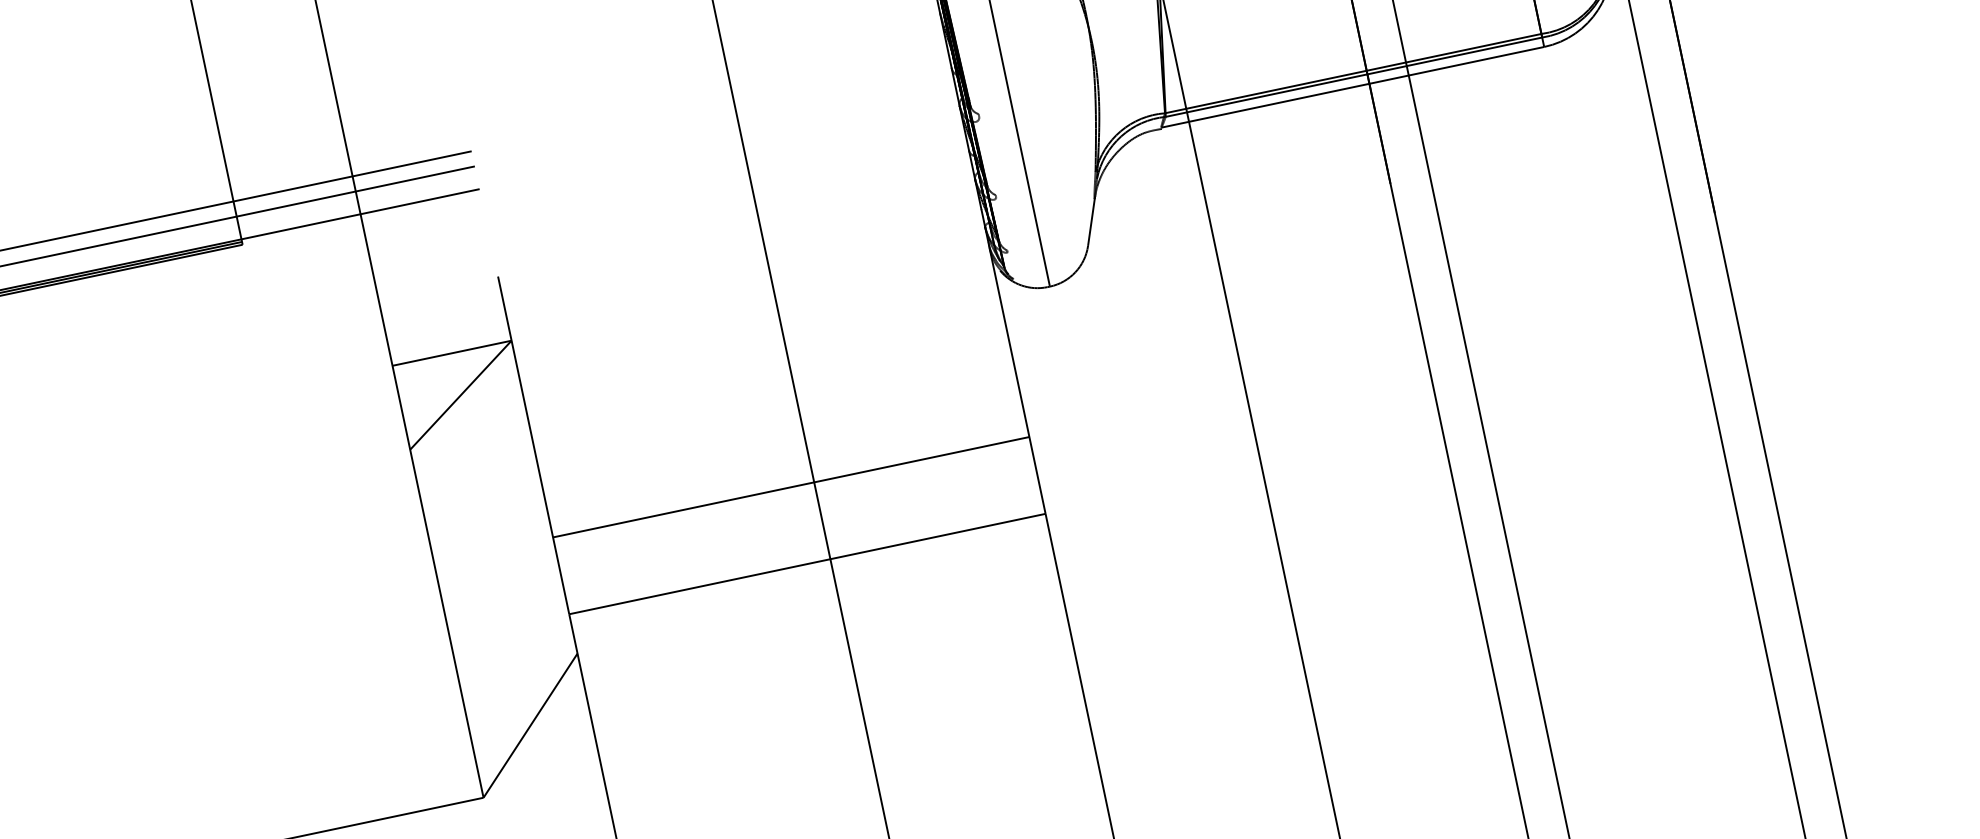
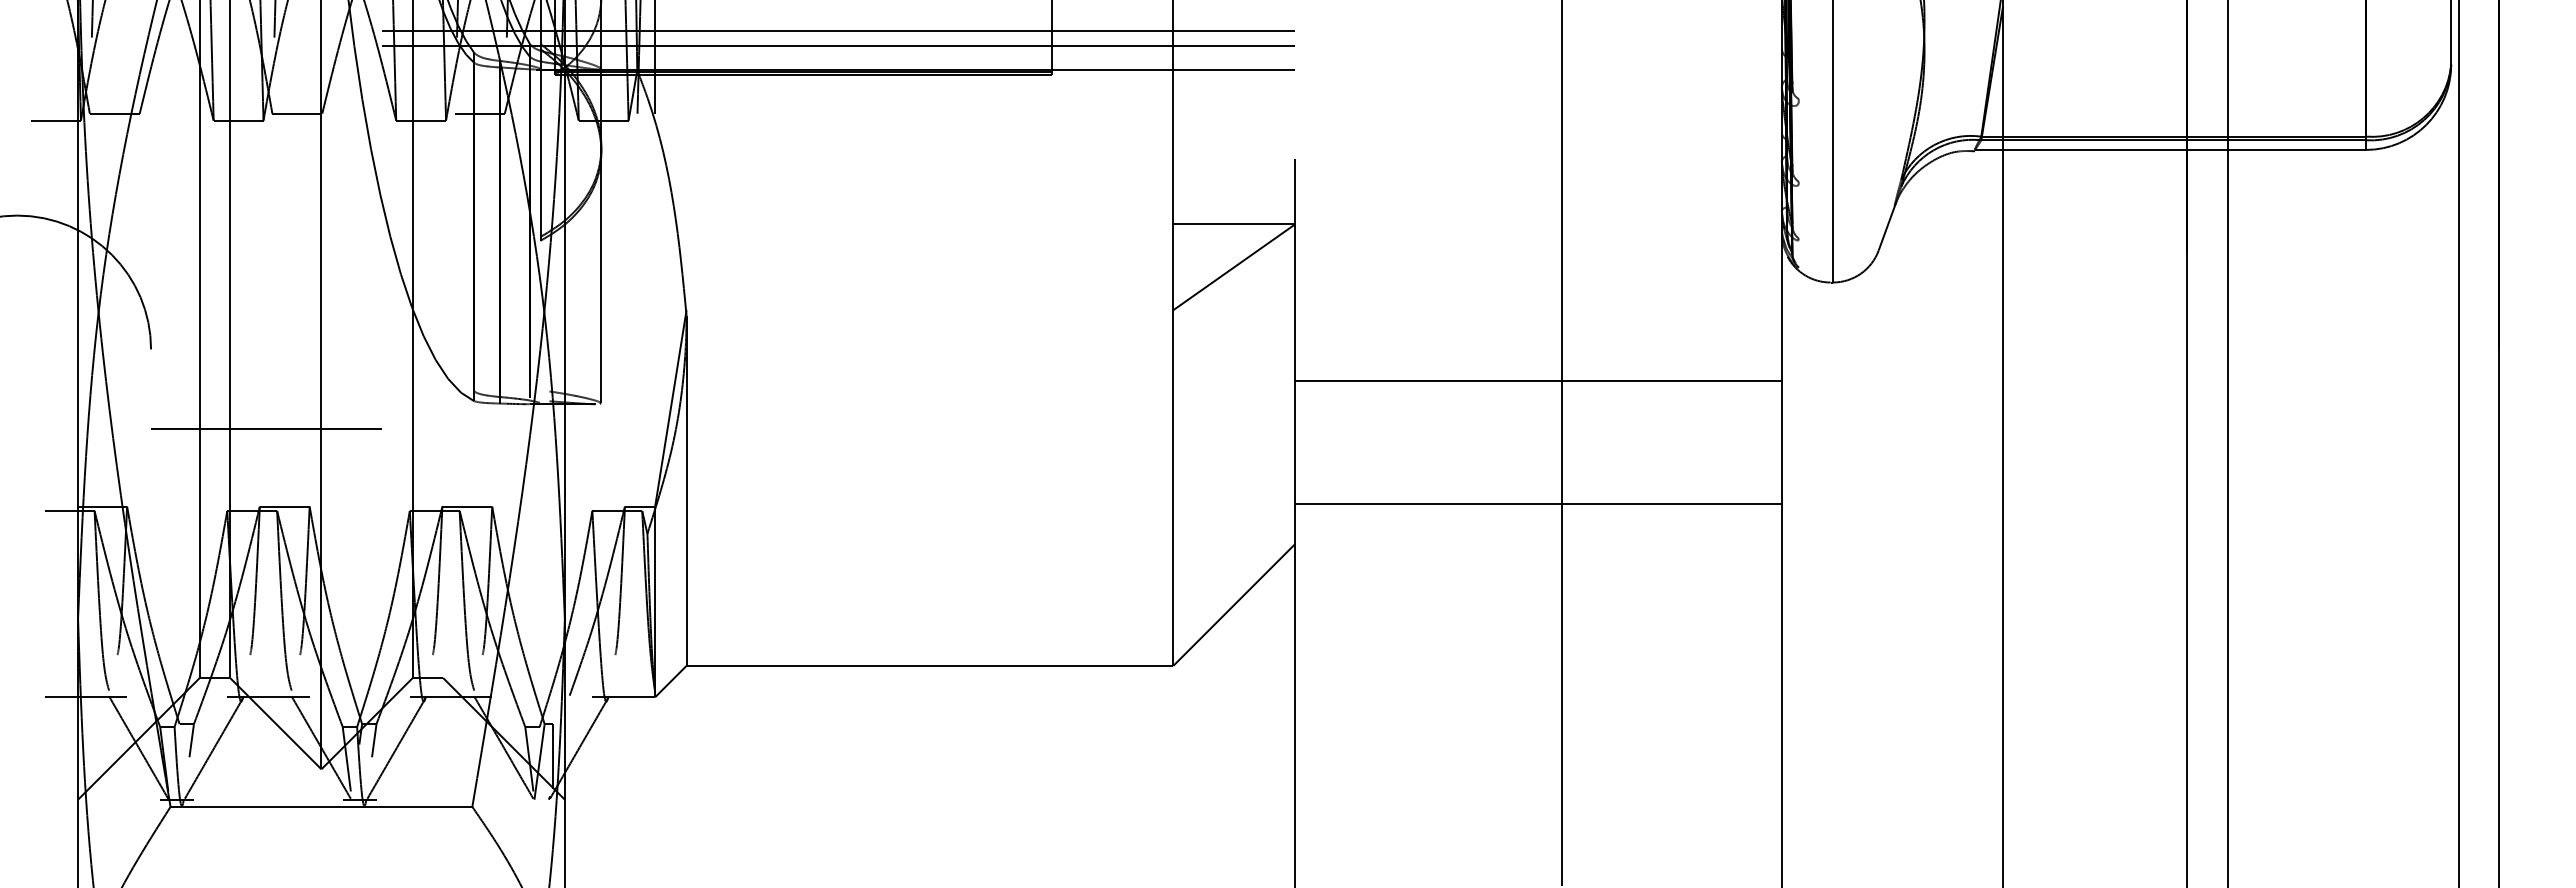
line: (791, 487) -> (1538, 381), moved

